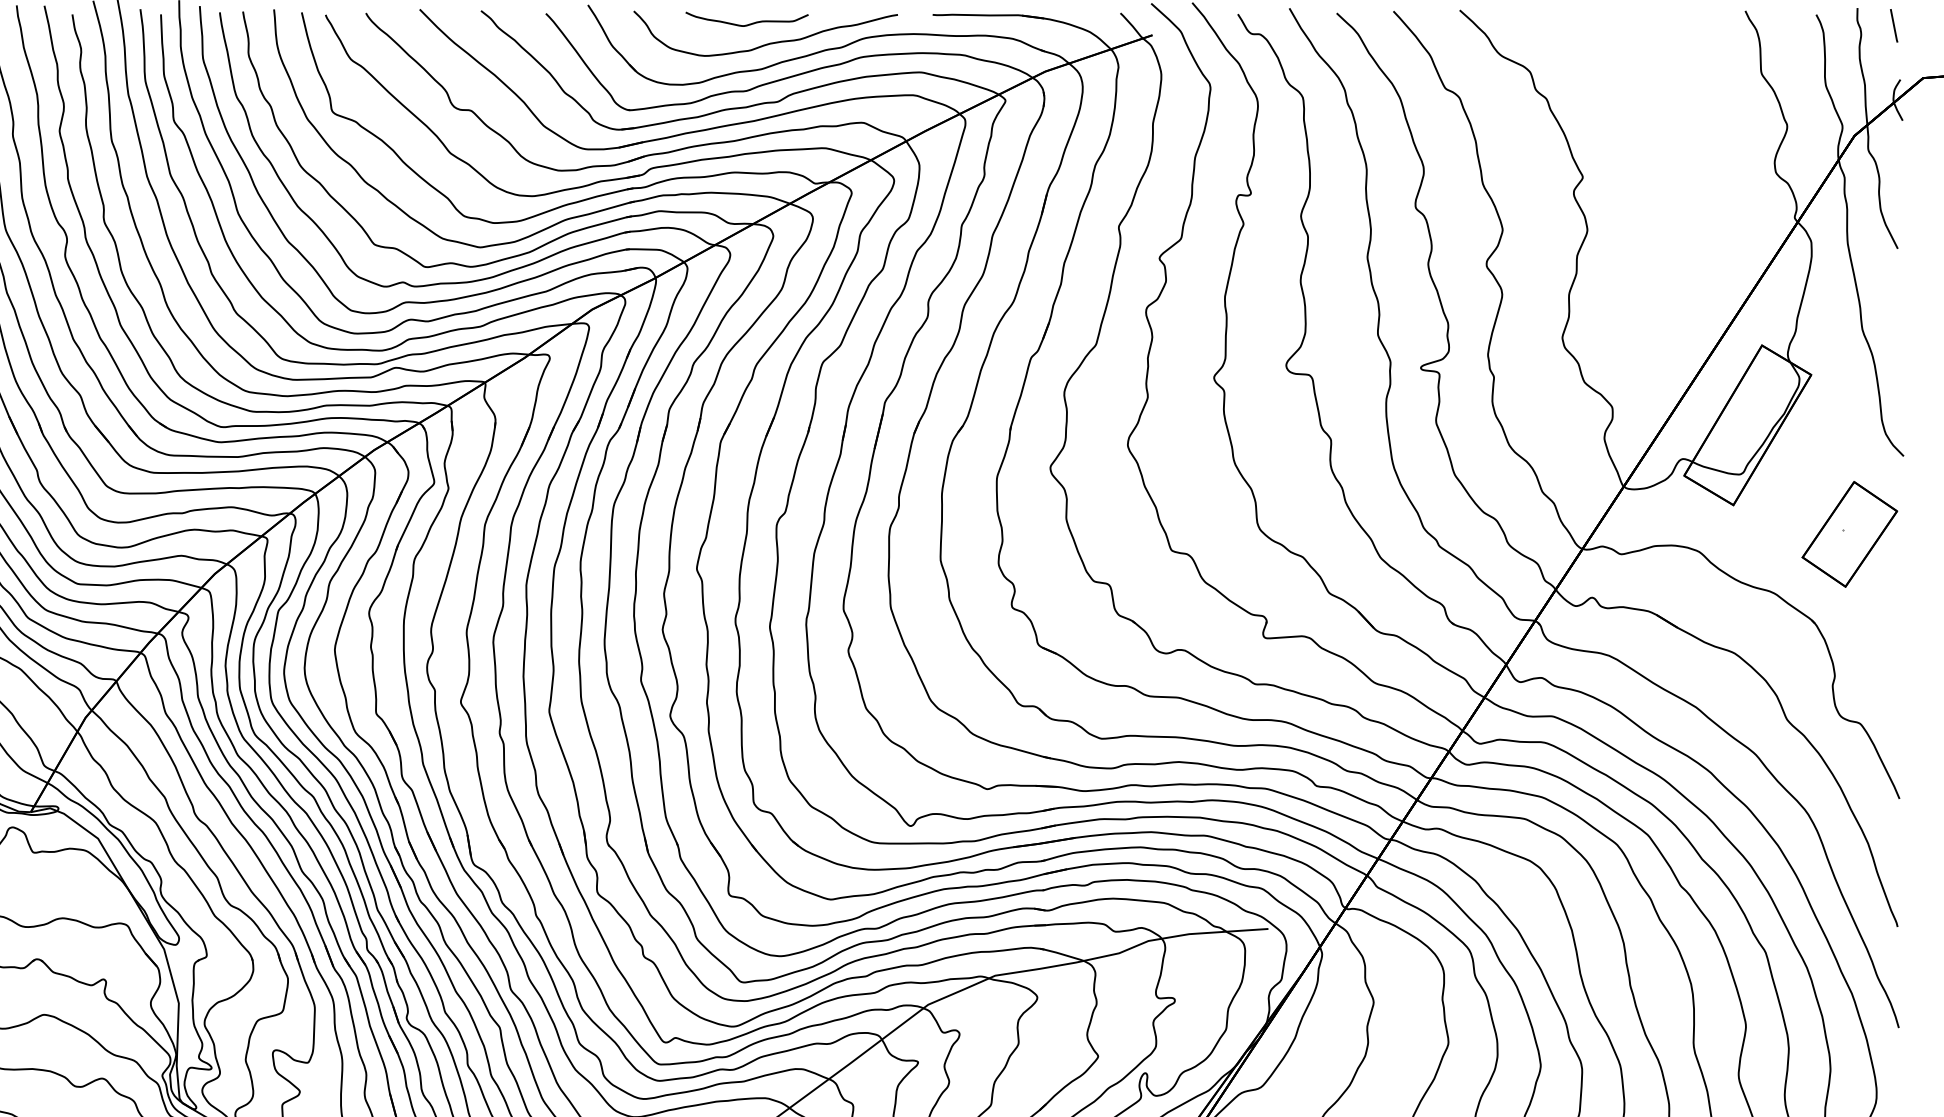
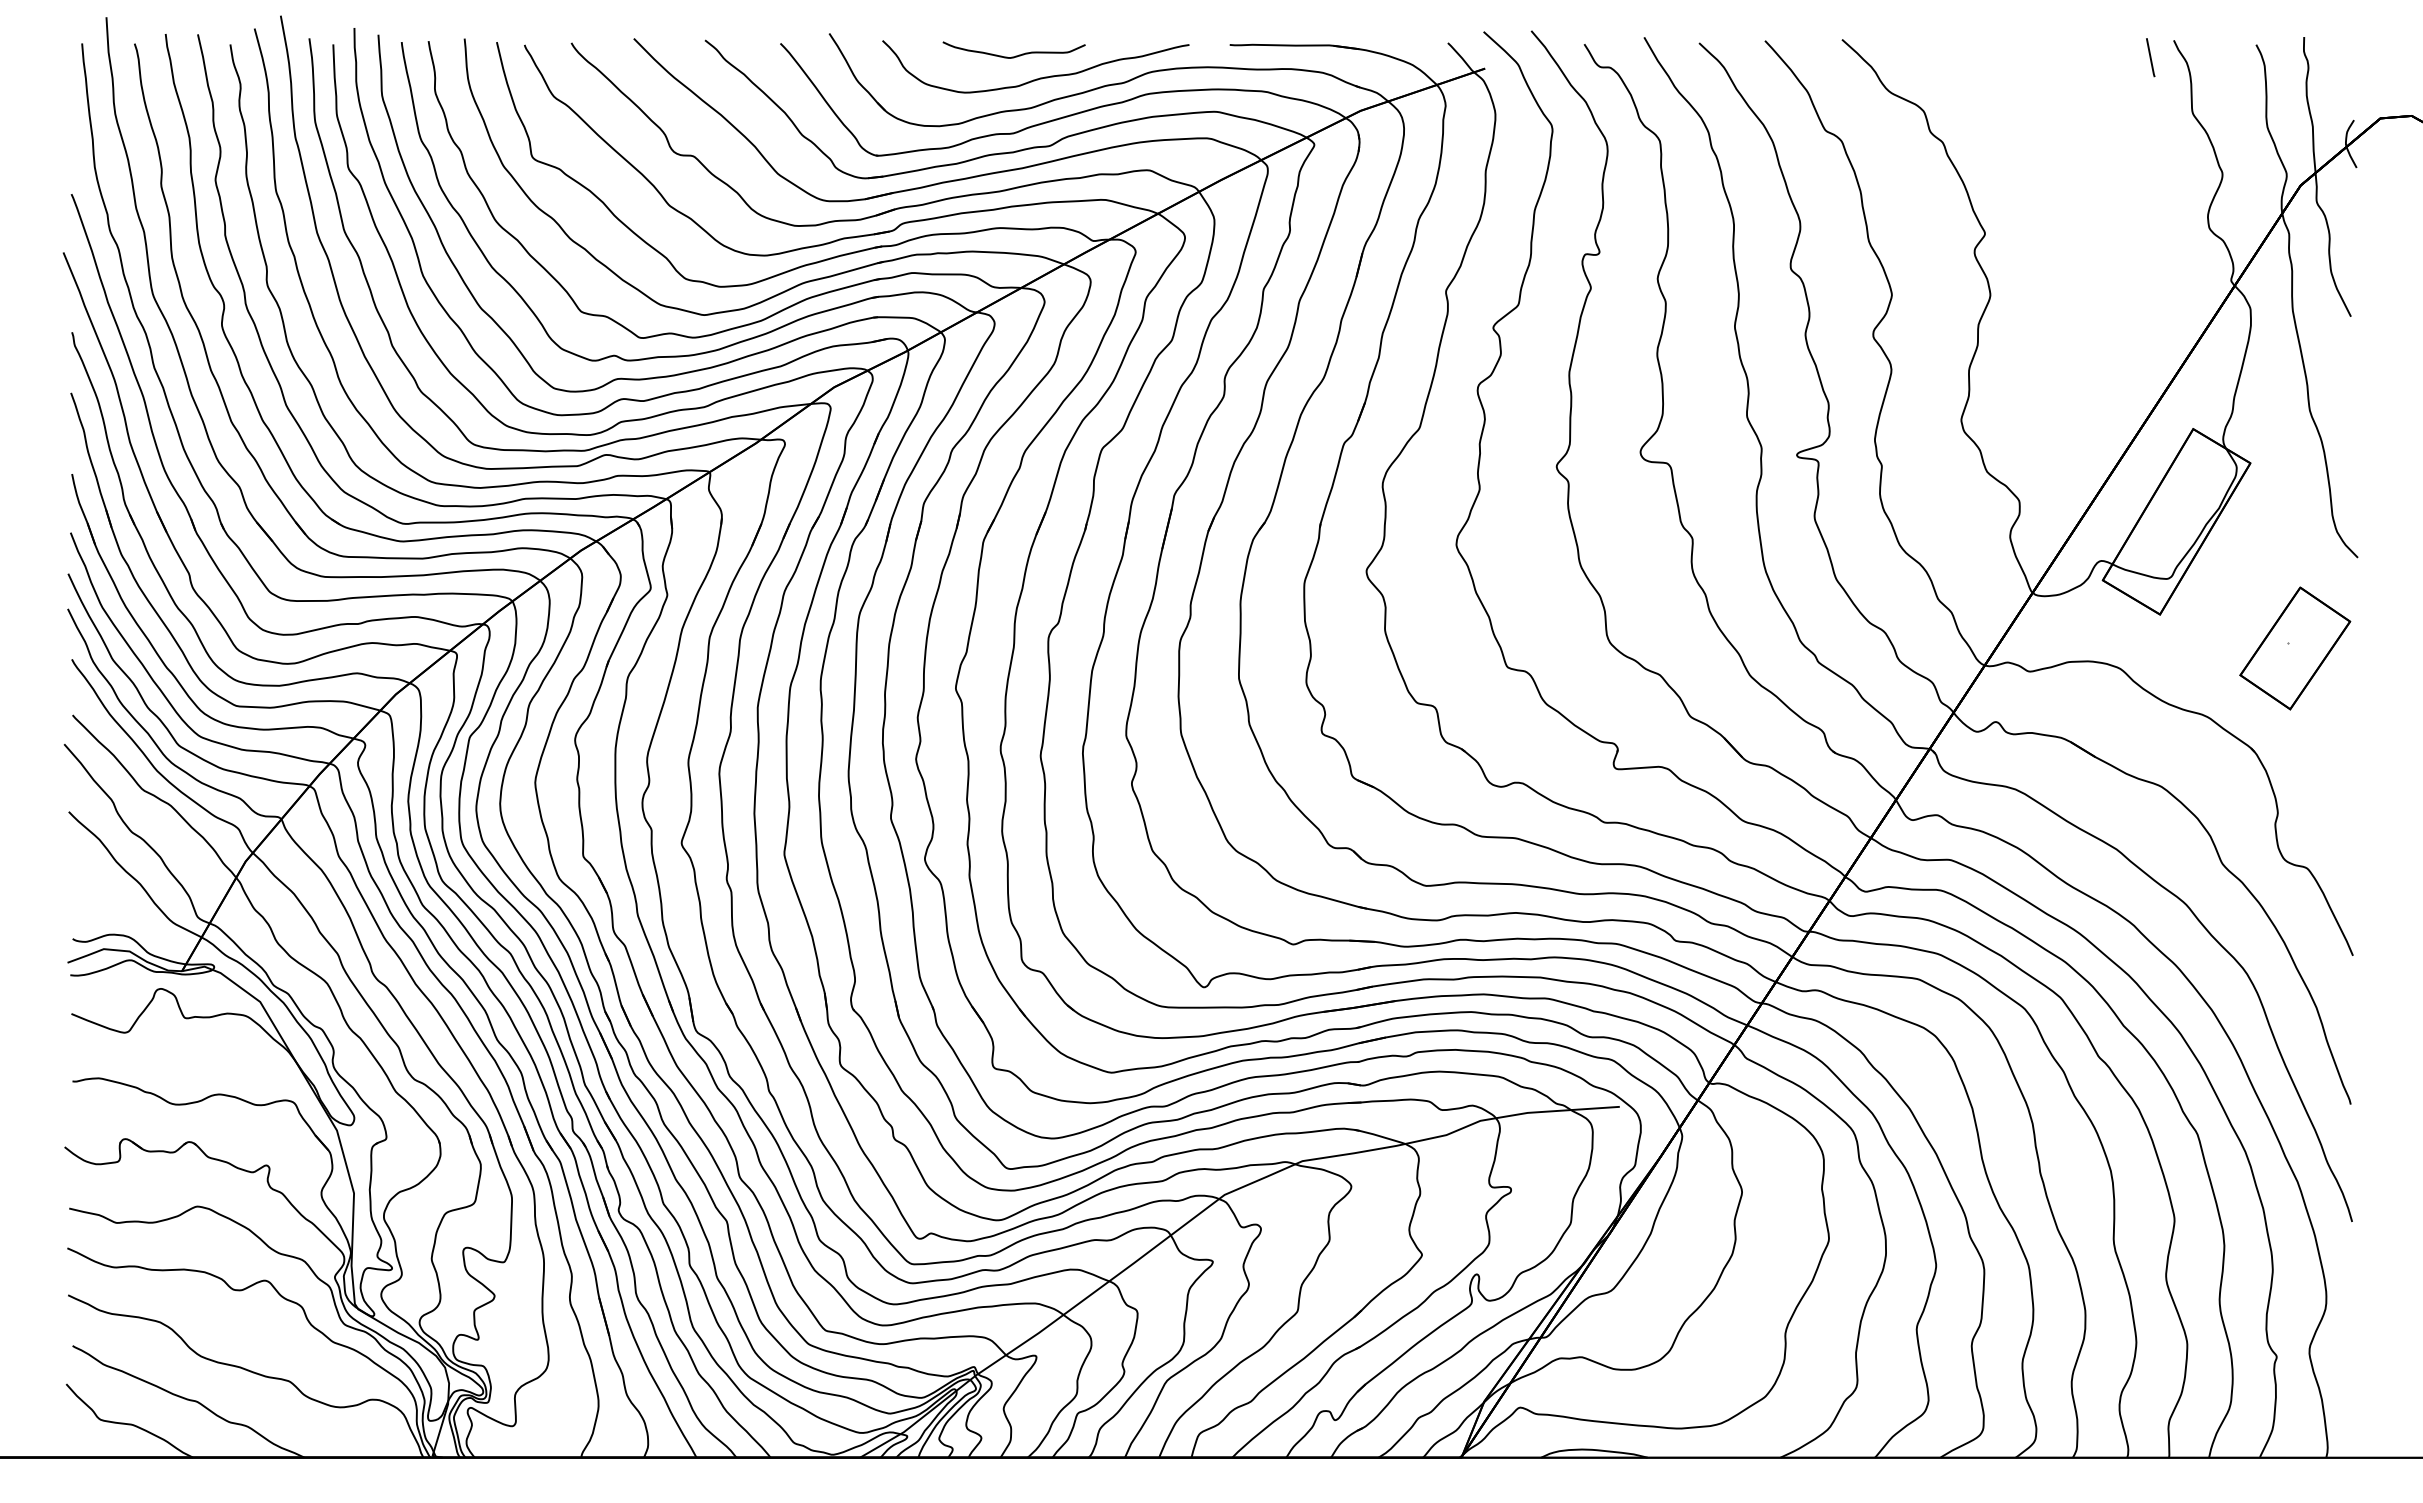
line: (1893, 25) -> (2150, 57), moved

